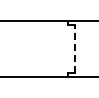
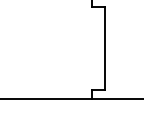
line: (75, 48) -> (104, 47), dashed -> solid

